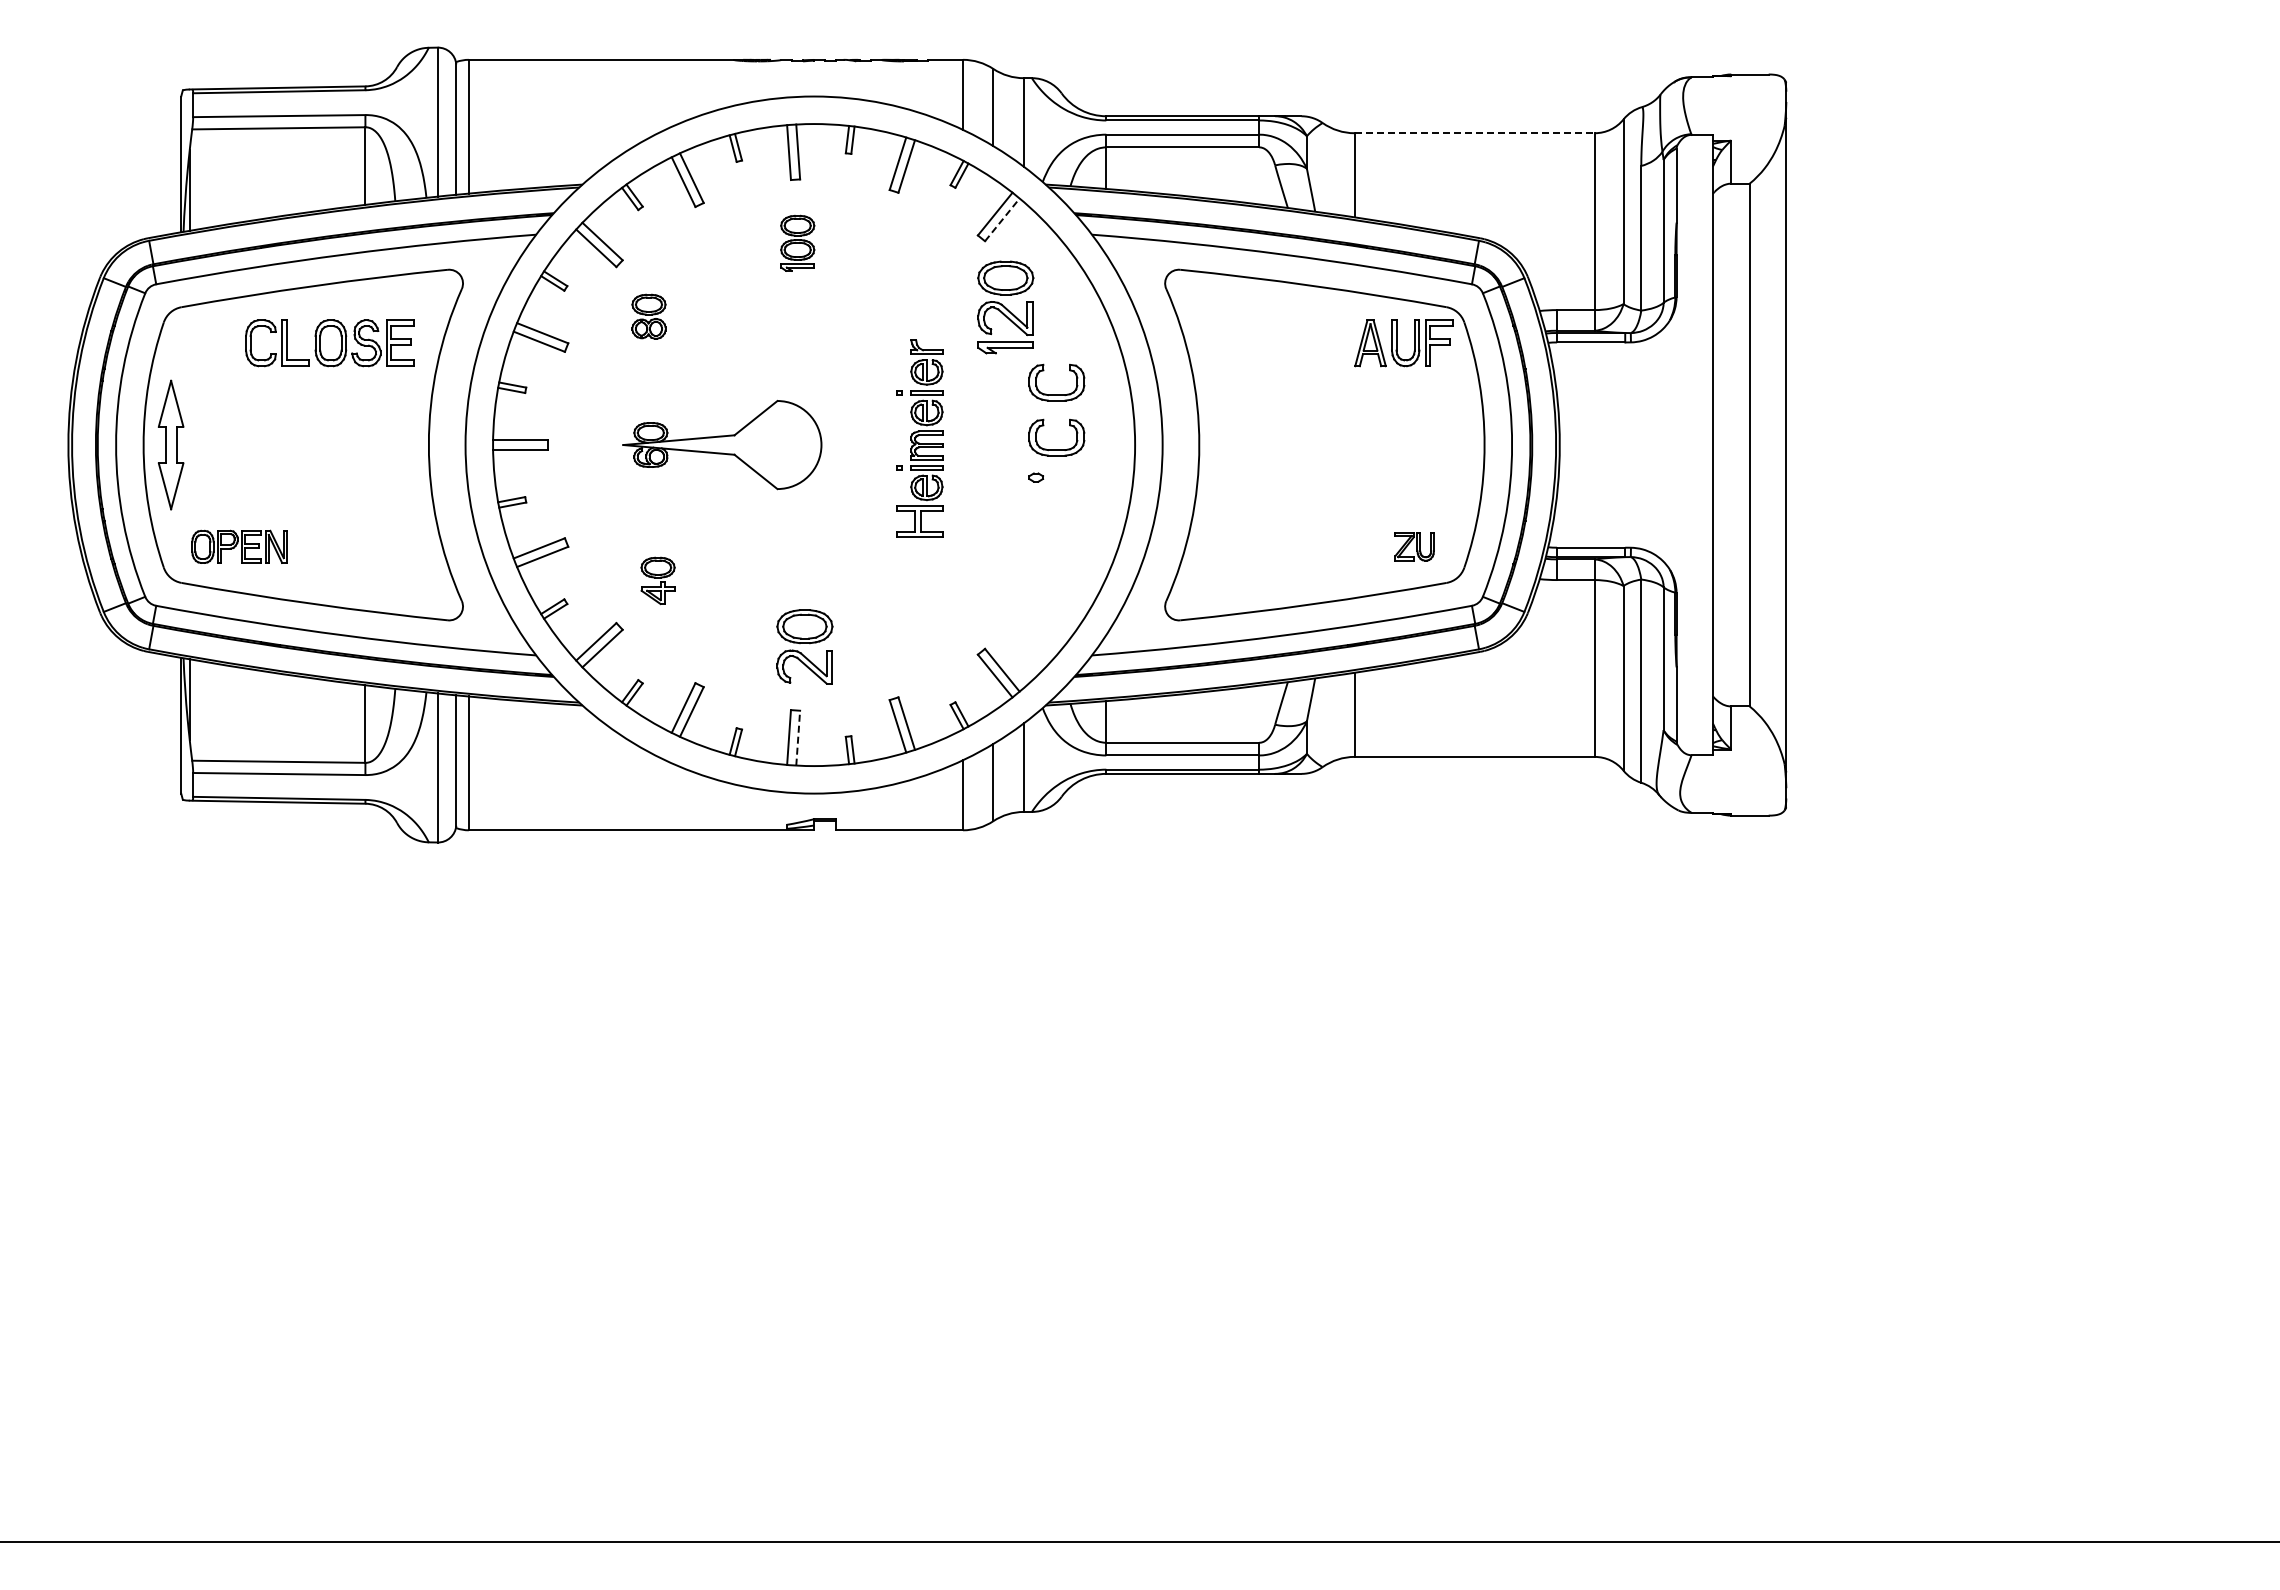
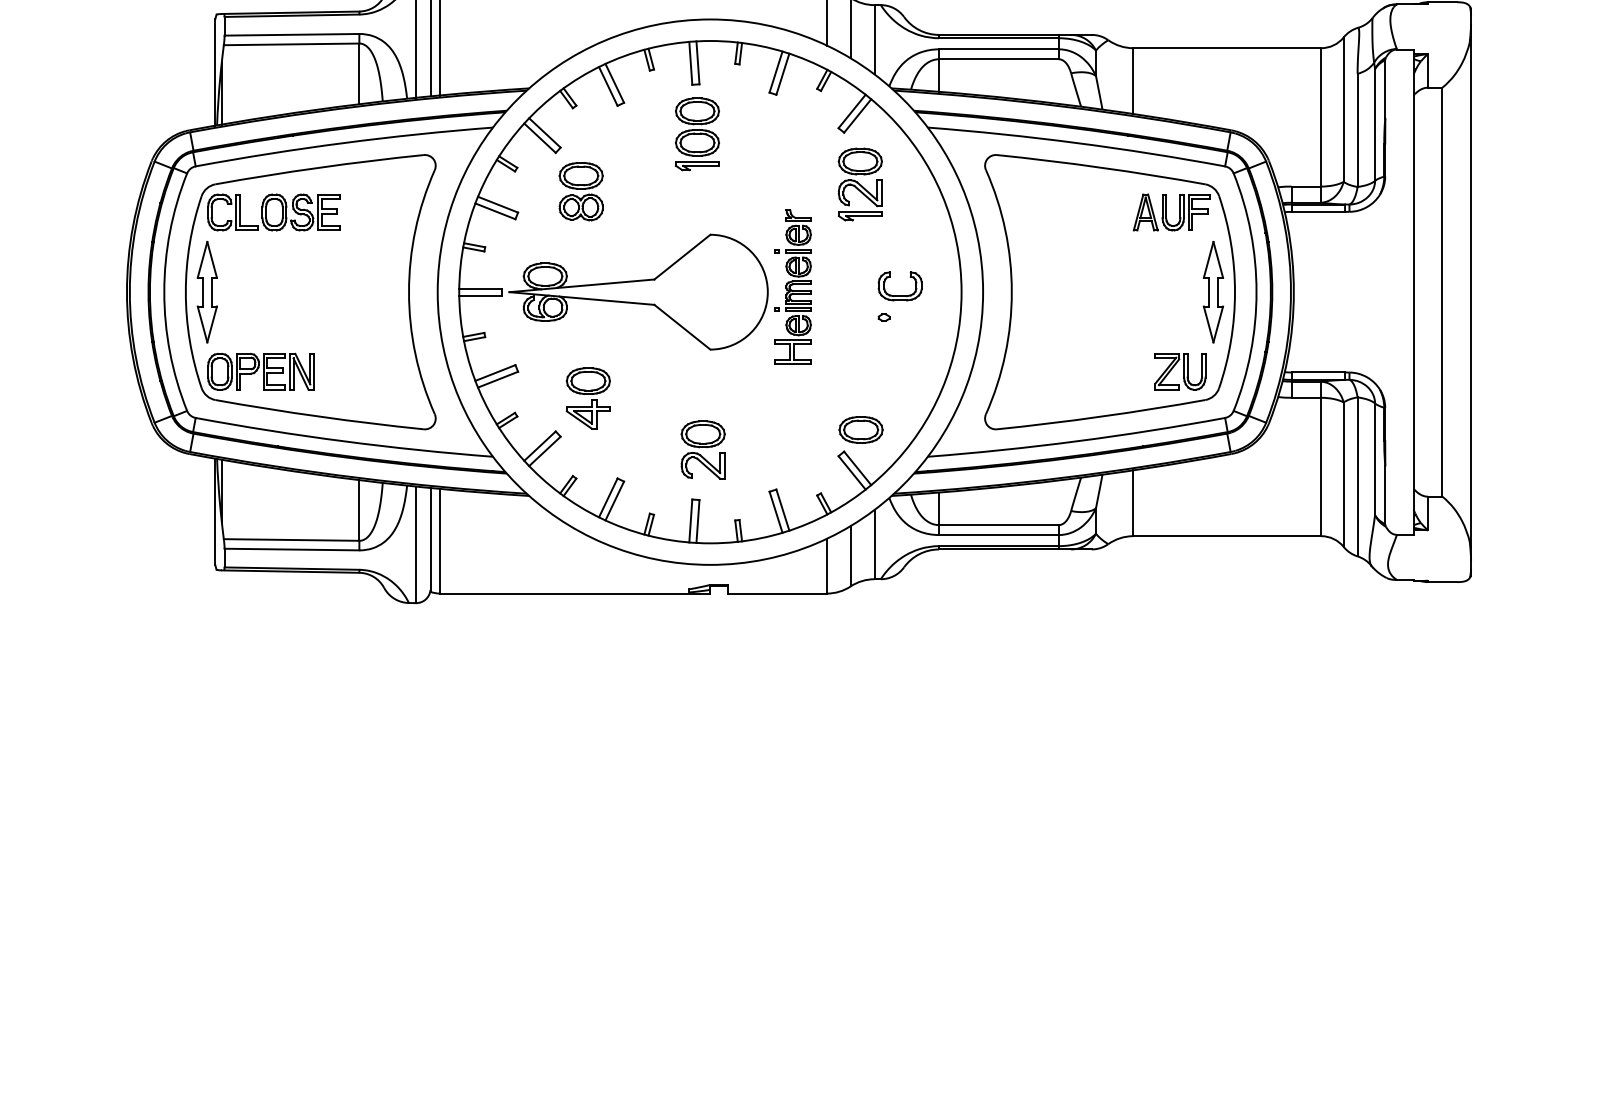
line: (1475, 133) -> (1227, 48), dashed -> solid
line: (1002, 219) -> (857, 115), dashed -> solid
part: (797, 243) -> (697, 134), size x1.67
part: (648, 316) -> (580, 191), size x1.67
part: (329, 343) -> (273, 212), moved
part: (1056, 394) -> (900, 252), removed
part: (722, 444) -> (638, 291), size x1.67
part: (1456, 444) -> (1213, 291), added
part: (239, 546) -> (260, 371), size x1.43
part: (1414, 546) -> (1180, 371), size x1.67
part: (657, 580) -> (587, 398), size x1.67
part: (1006, 620) -> (860, 429), added
line: (798, 738) -> (698, 521), dashed -> solid

